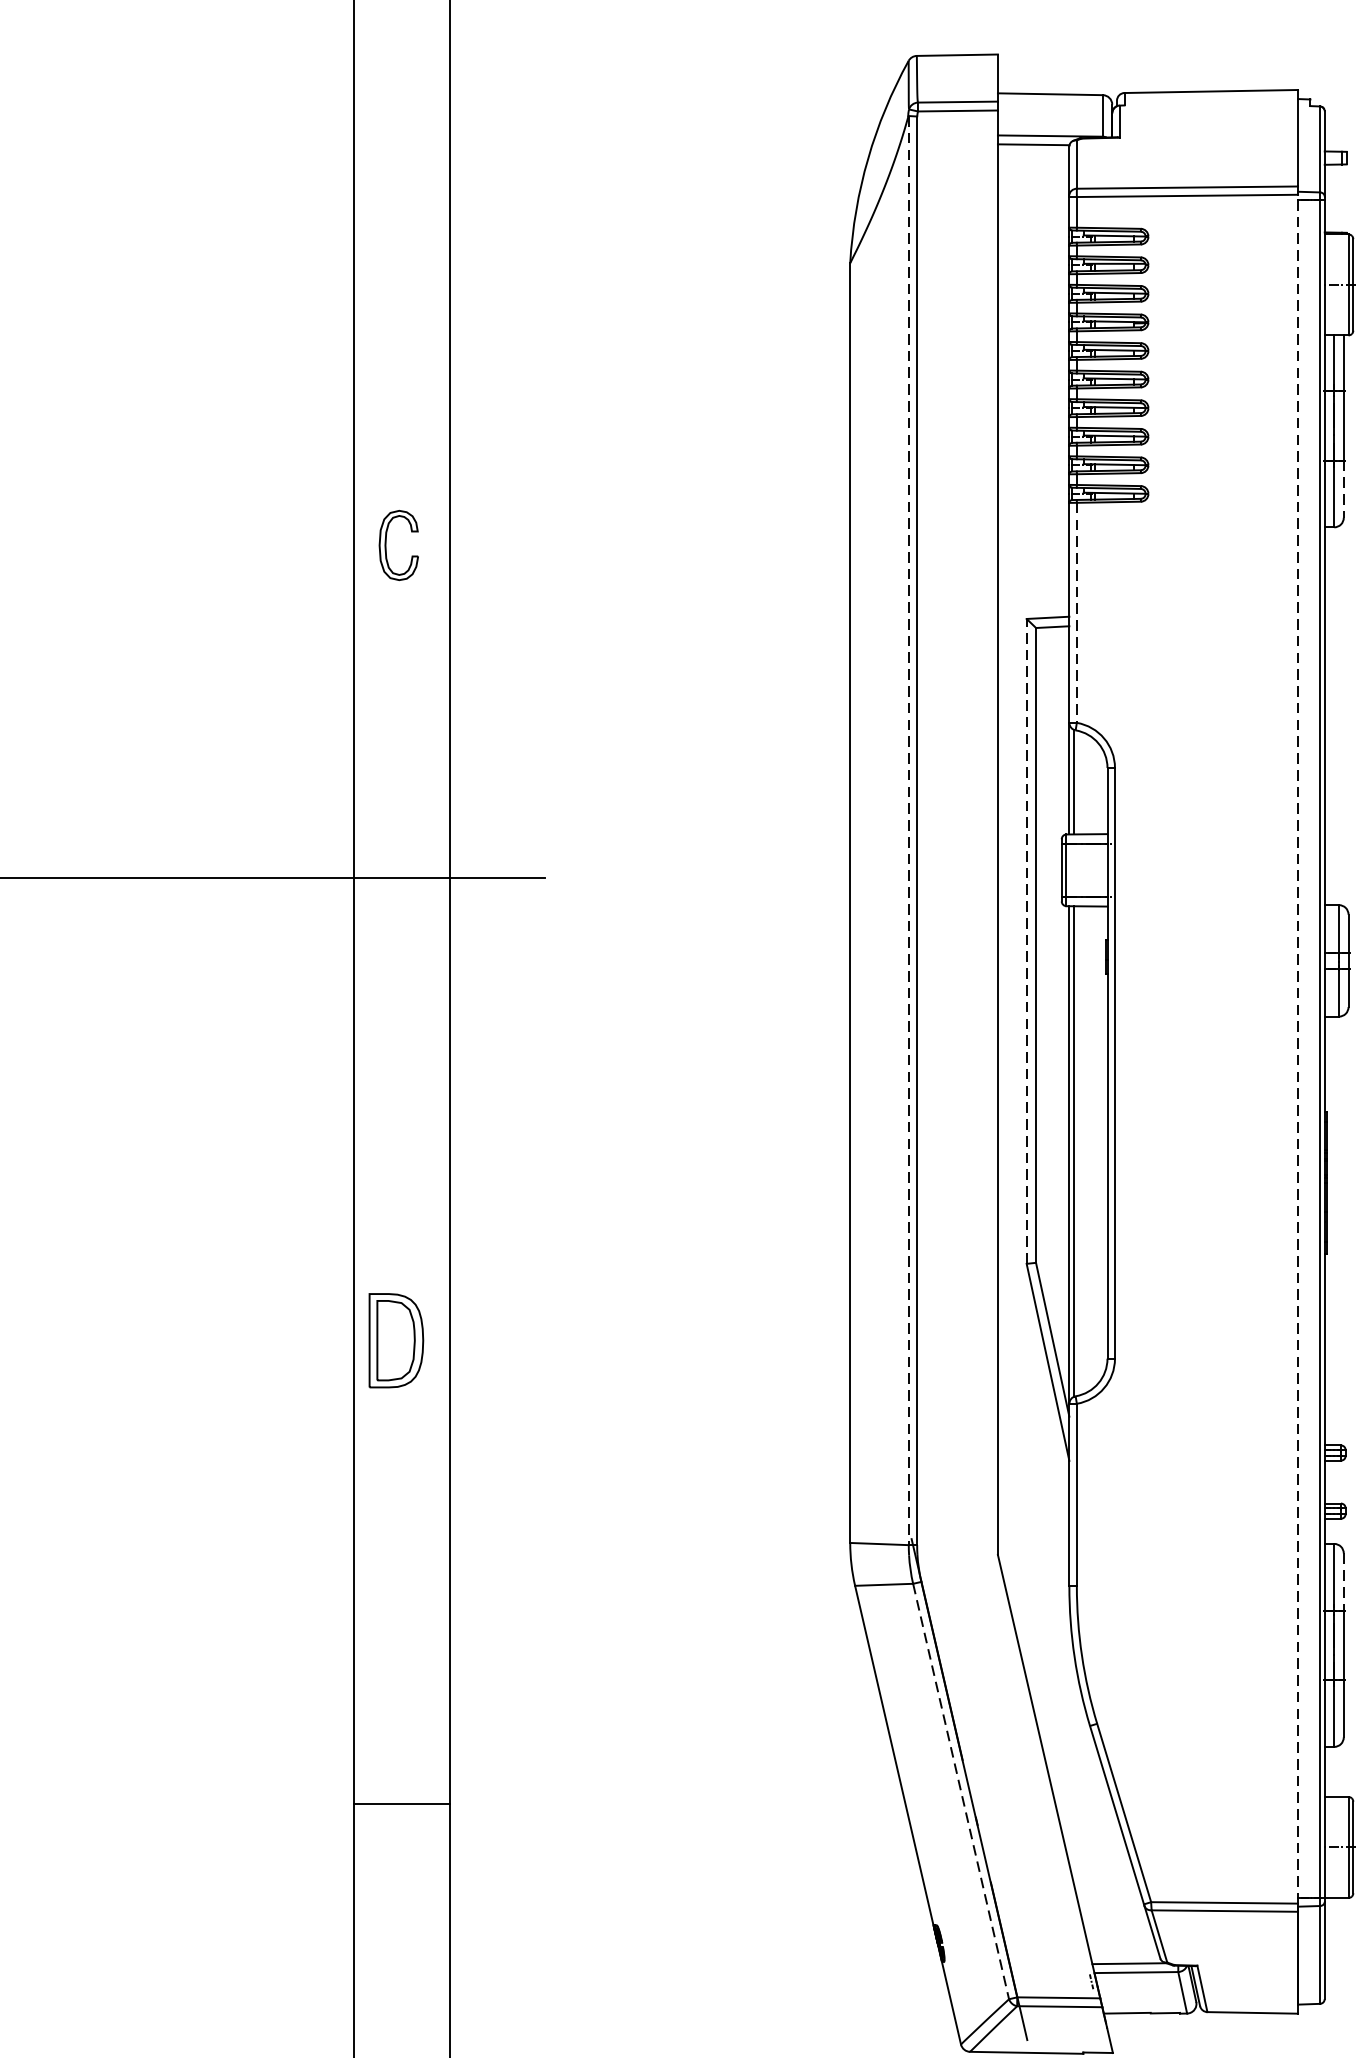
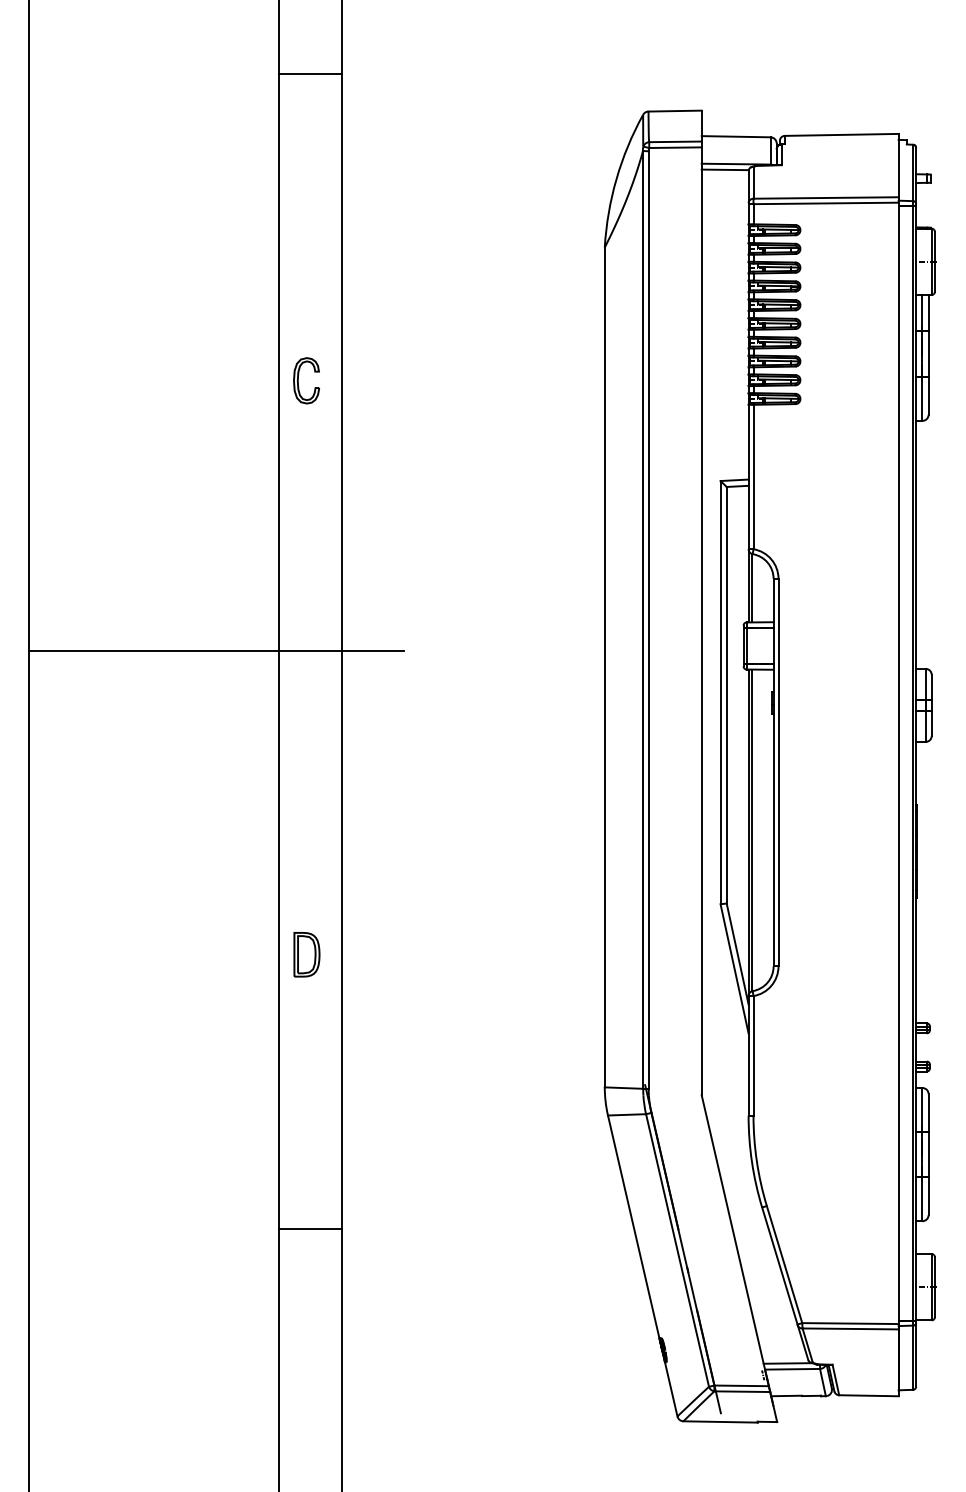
line: (1343, 488) -> (928, 395), dashed -> solid
part: (386, 544) -> (298, 380), moved
line: (1076, 613) -> (753, 477), dashed -> solid
line: (909, 829) -> (643, 619), dashed -> solid
line: (1026, 941) -> (720, 692), dashed -> solid
line: (1297, 1049) -> (898, 763), dashed -> solid
part: (395, 1340) -> (306, 954), size x0.71
line: (1343, 1582) -> (928, 1113), dashed -> solid
line: (961, 1791) -> (677, 1250), dashed -> solid
line: (401, 1803) -> (310, 1228), moved

